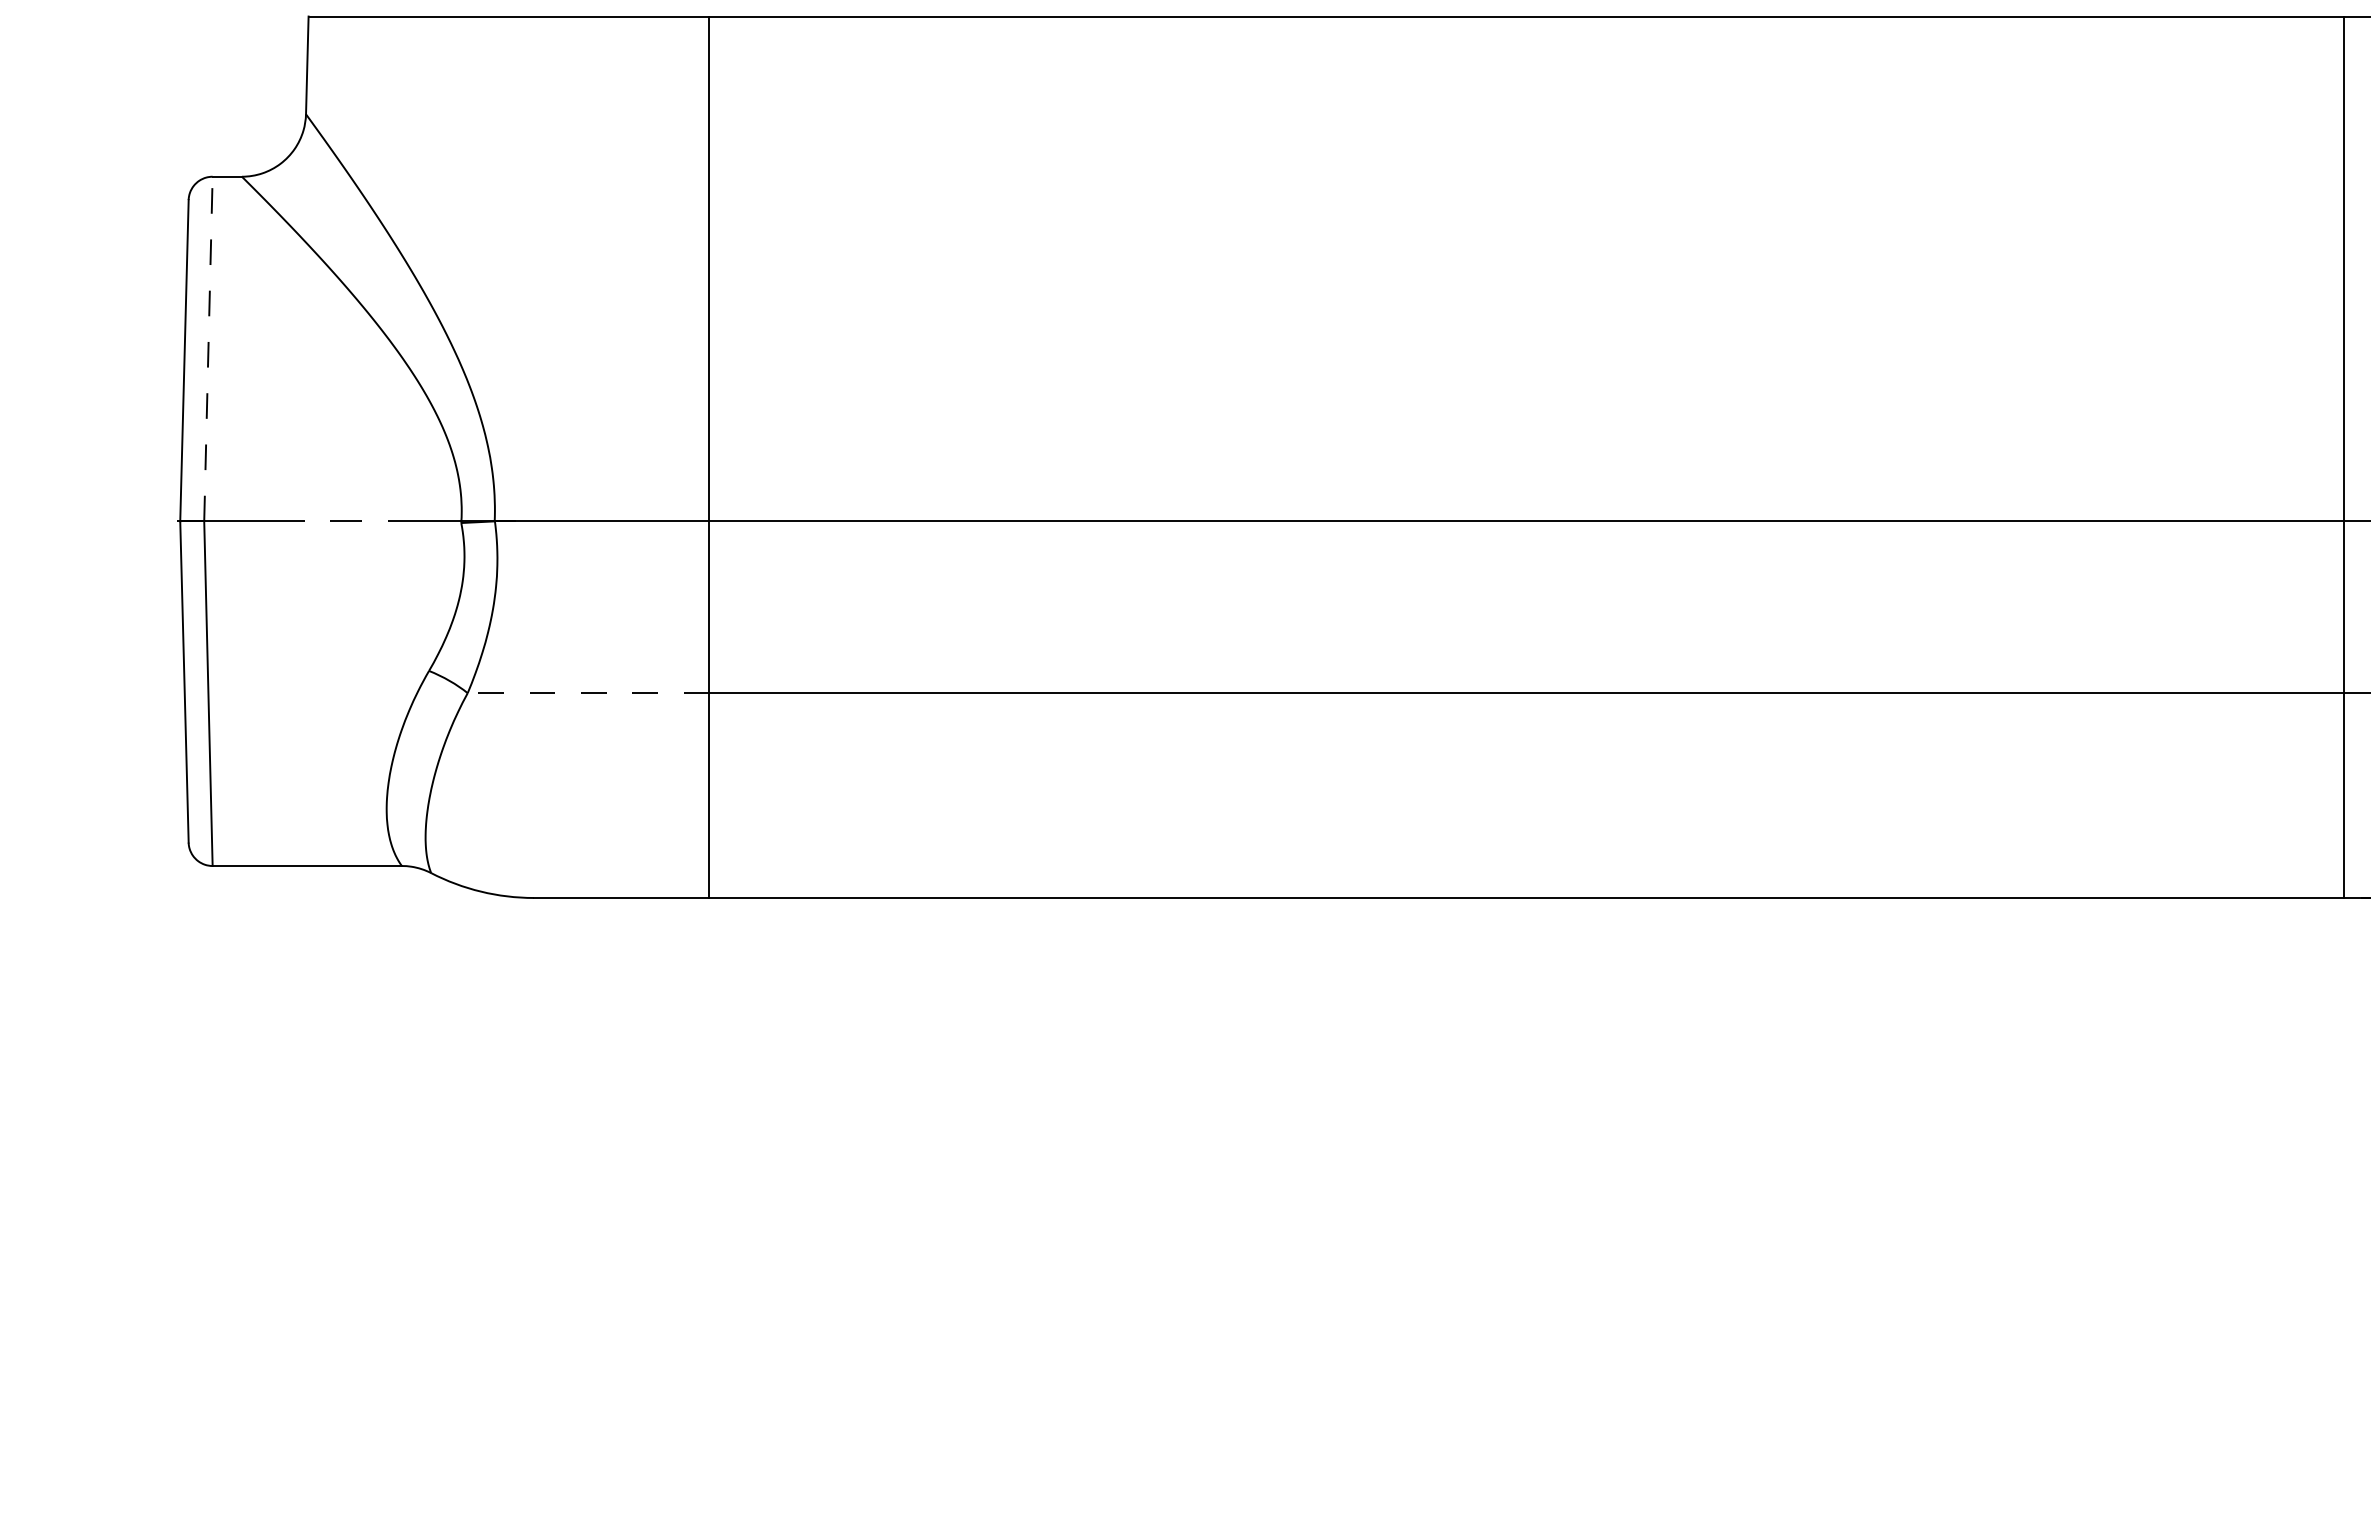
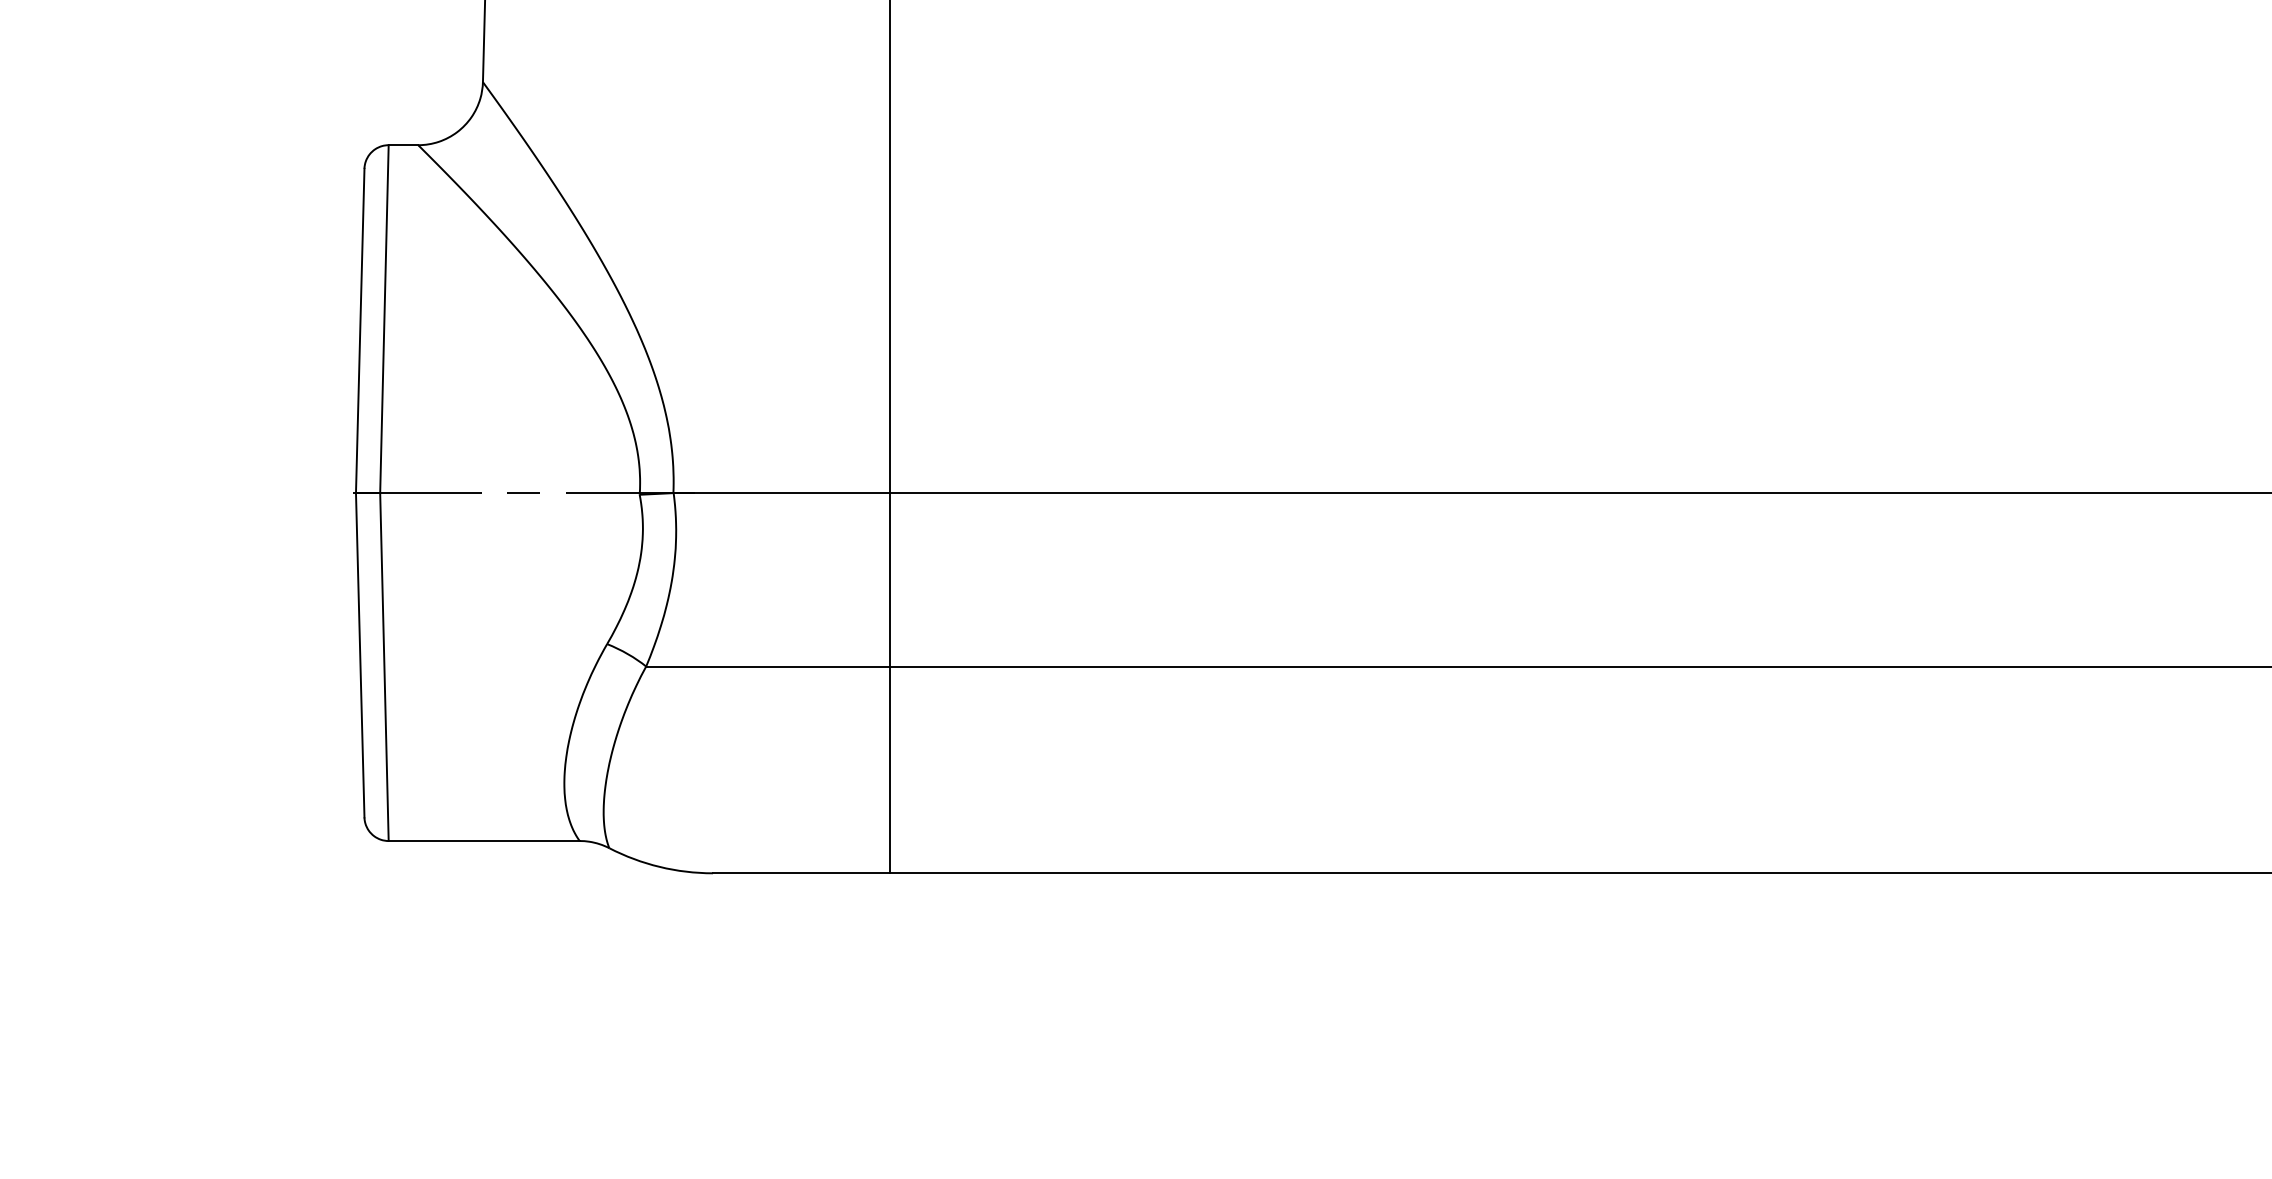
line: (208, 348) -> (384, 318), dashed -> solid
line: (588, 693) -> (768, 666), dashed -> solid

